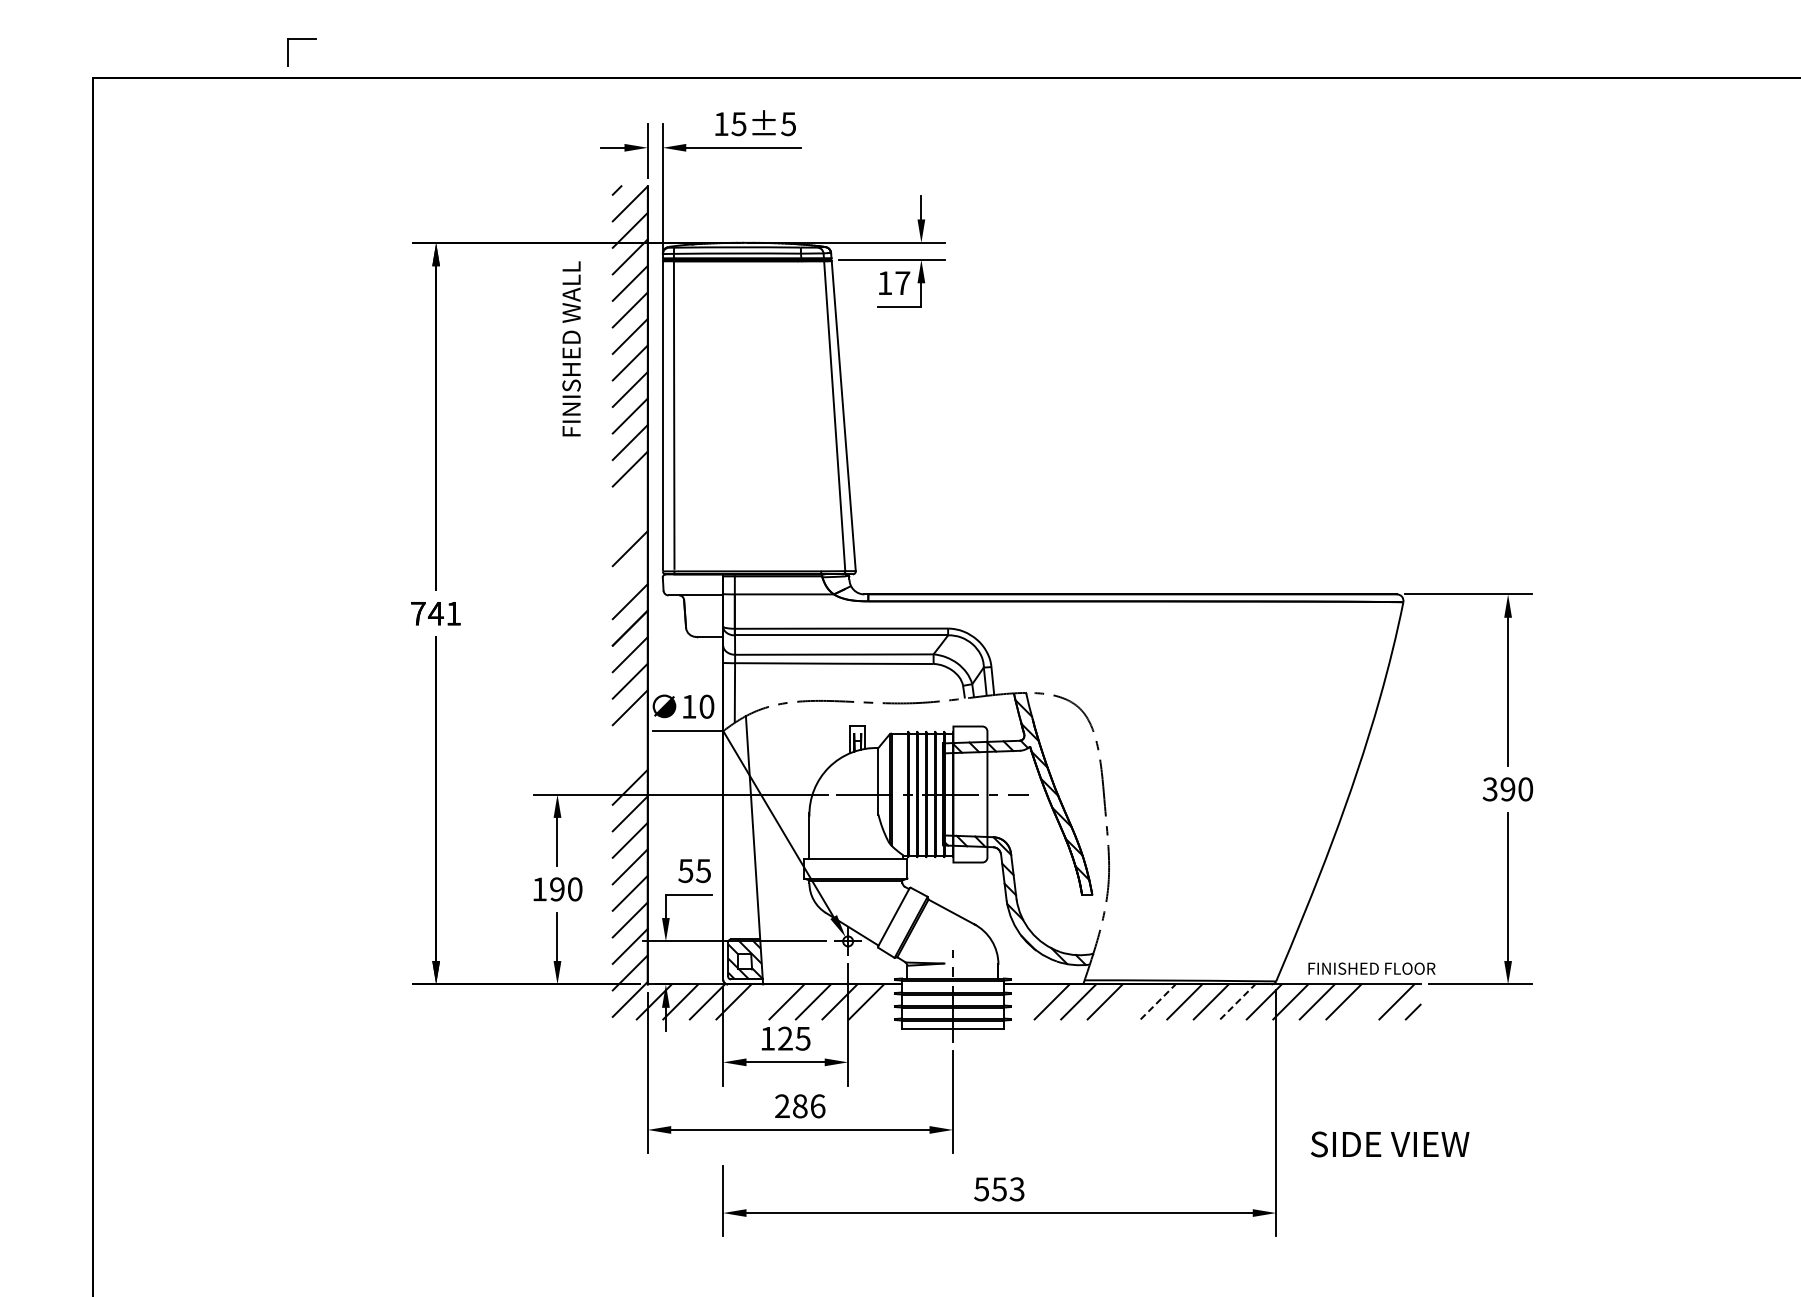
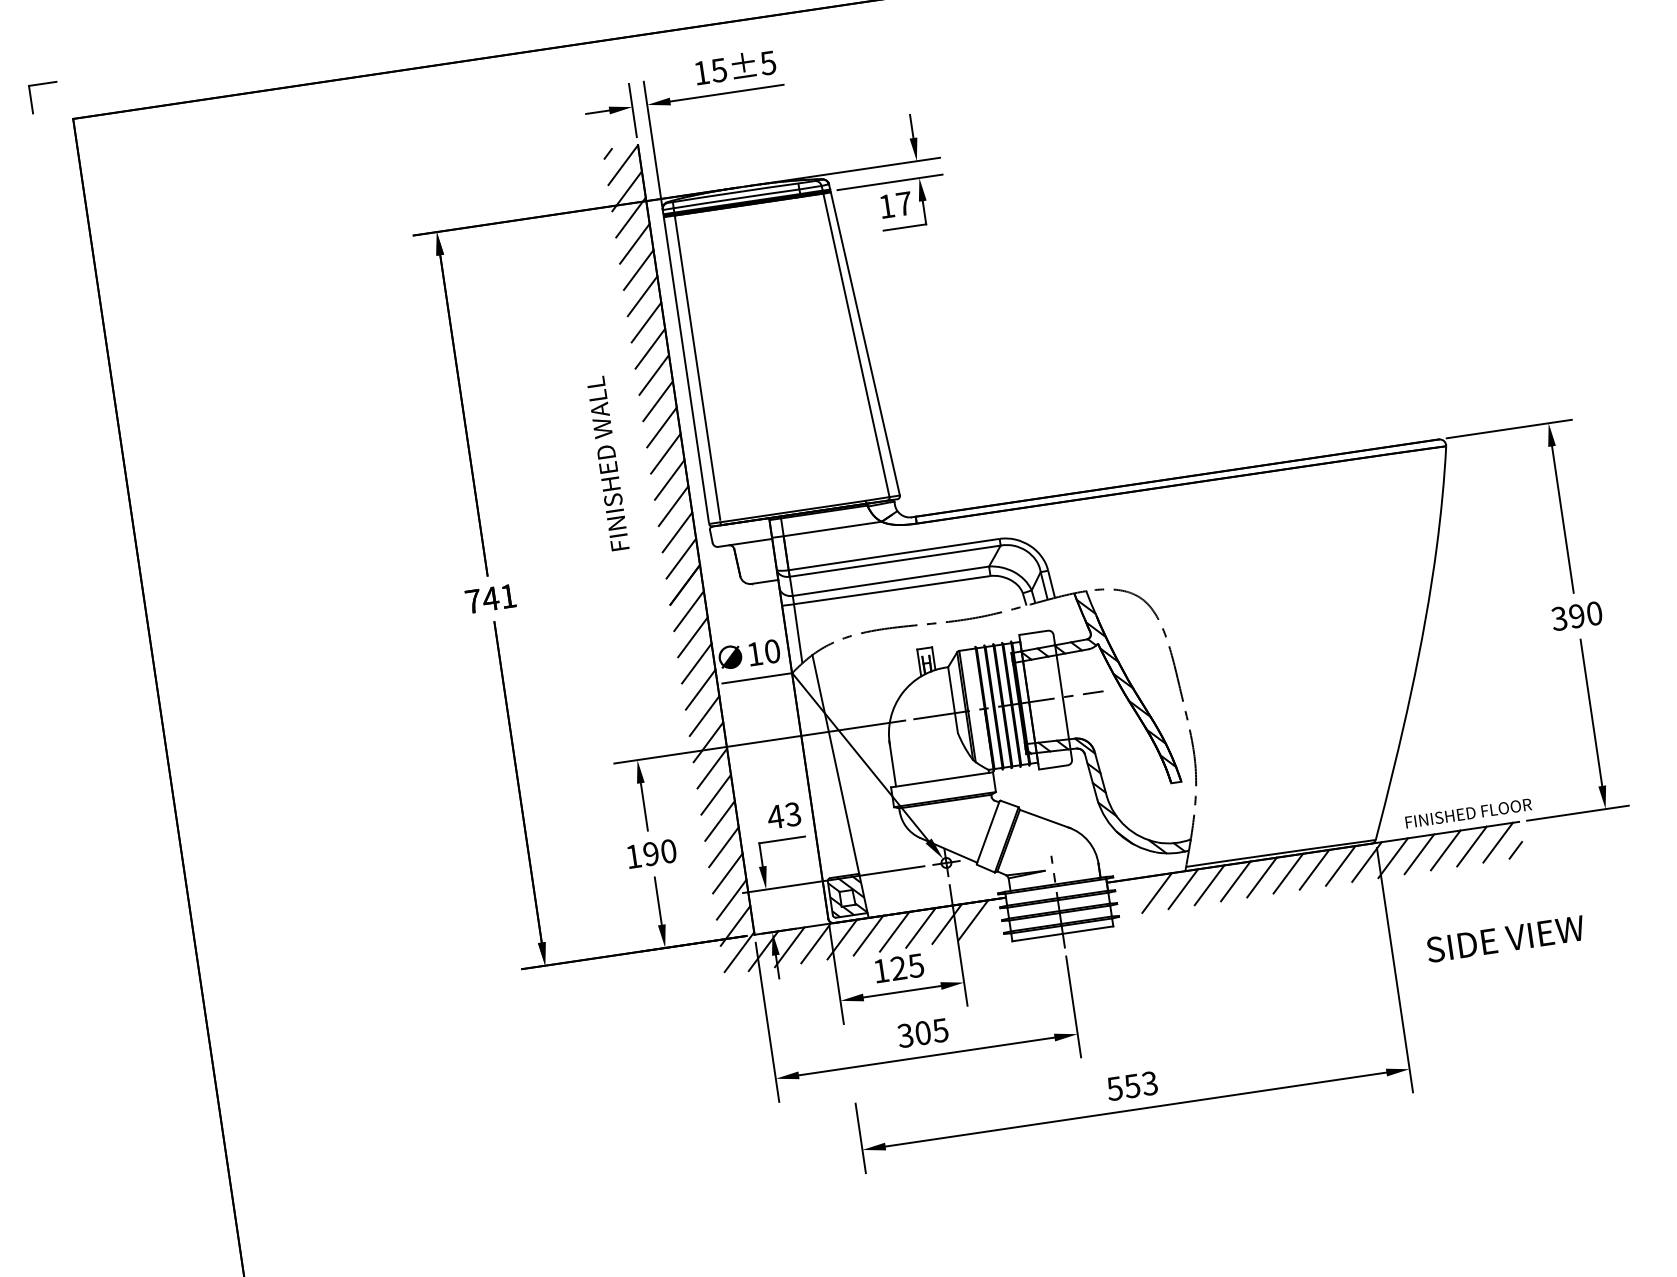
part: (301, 39) -> (42, 84), moved
text: (571, 348) -> (607, 463), moved
line: (629, 495) -> (665, 453), added
line: (629, 521) -> (668, 479), added
line: (629, 574) -> (676, 531), added
line: (629, 733) -> (699, 689), added
line: (629, 760) -> (703, 715), added
text: (693, 871) -> (783, 816), 55 -> 43
line: (759, 1001) -> (867, 935), added
line: (1131, 1001) -> (1235, 881), added
line: (1158, 1001) -> (1262, 877), dashed -> solid
line: (1237, 1001) -> (1340, 865), dashed -> solid
line: (1369, 1001) -> (1471, 846), added
text: (799, 1106) -> (922, 1033), 286 -> 305
text: (1390, 1144) -> (1505, 939), moved

